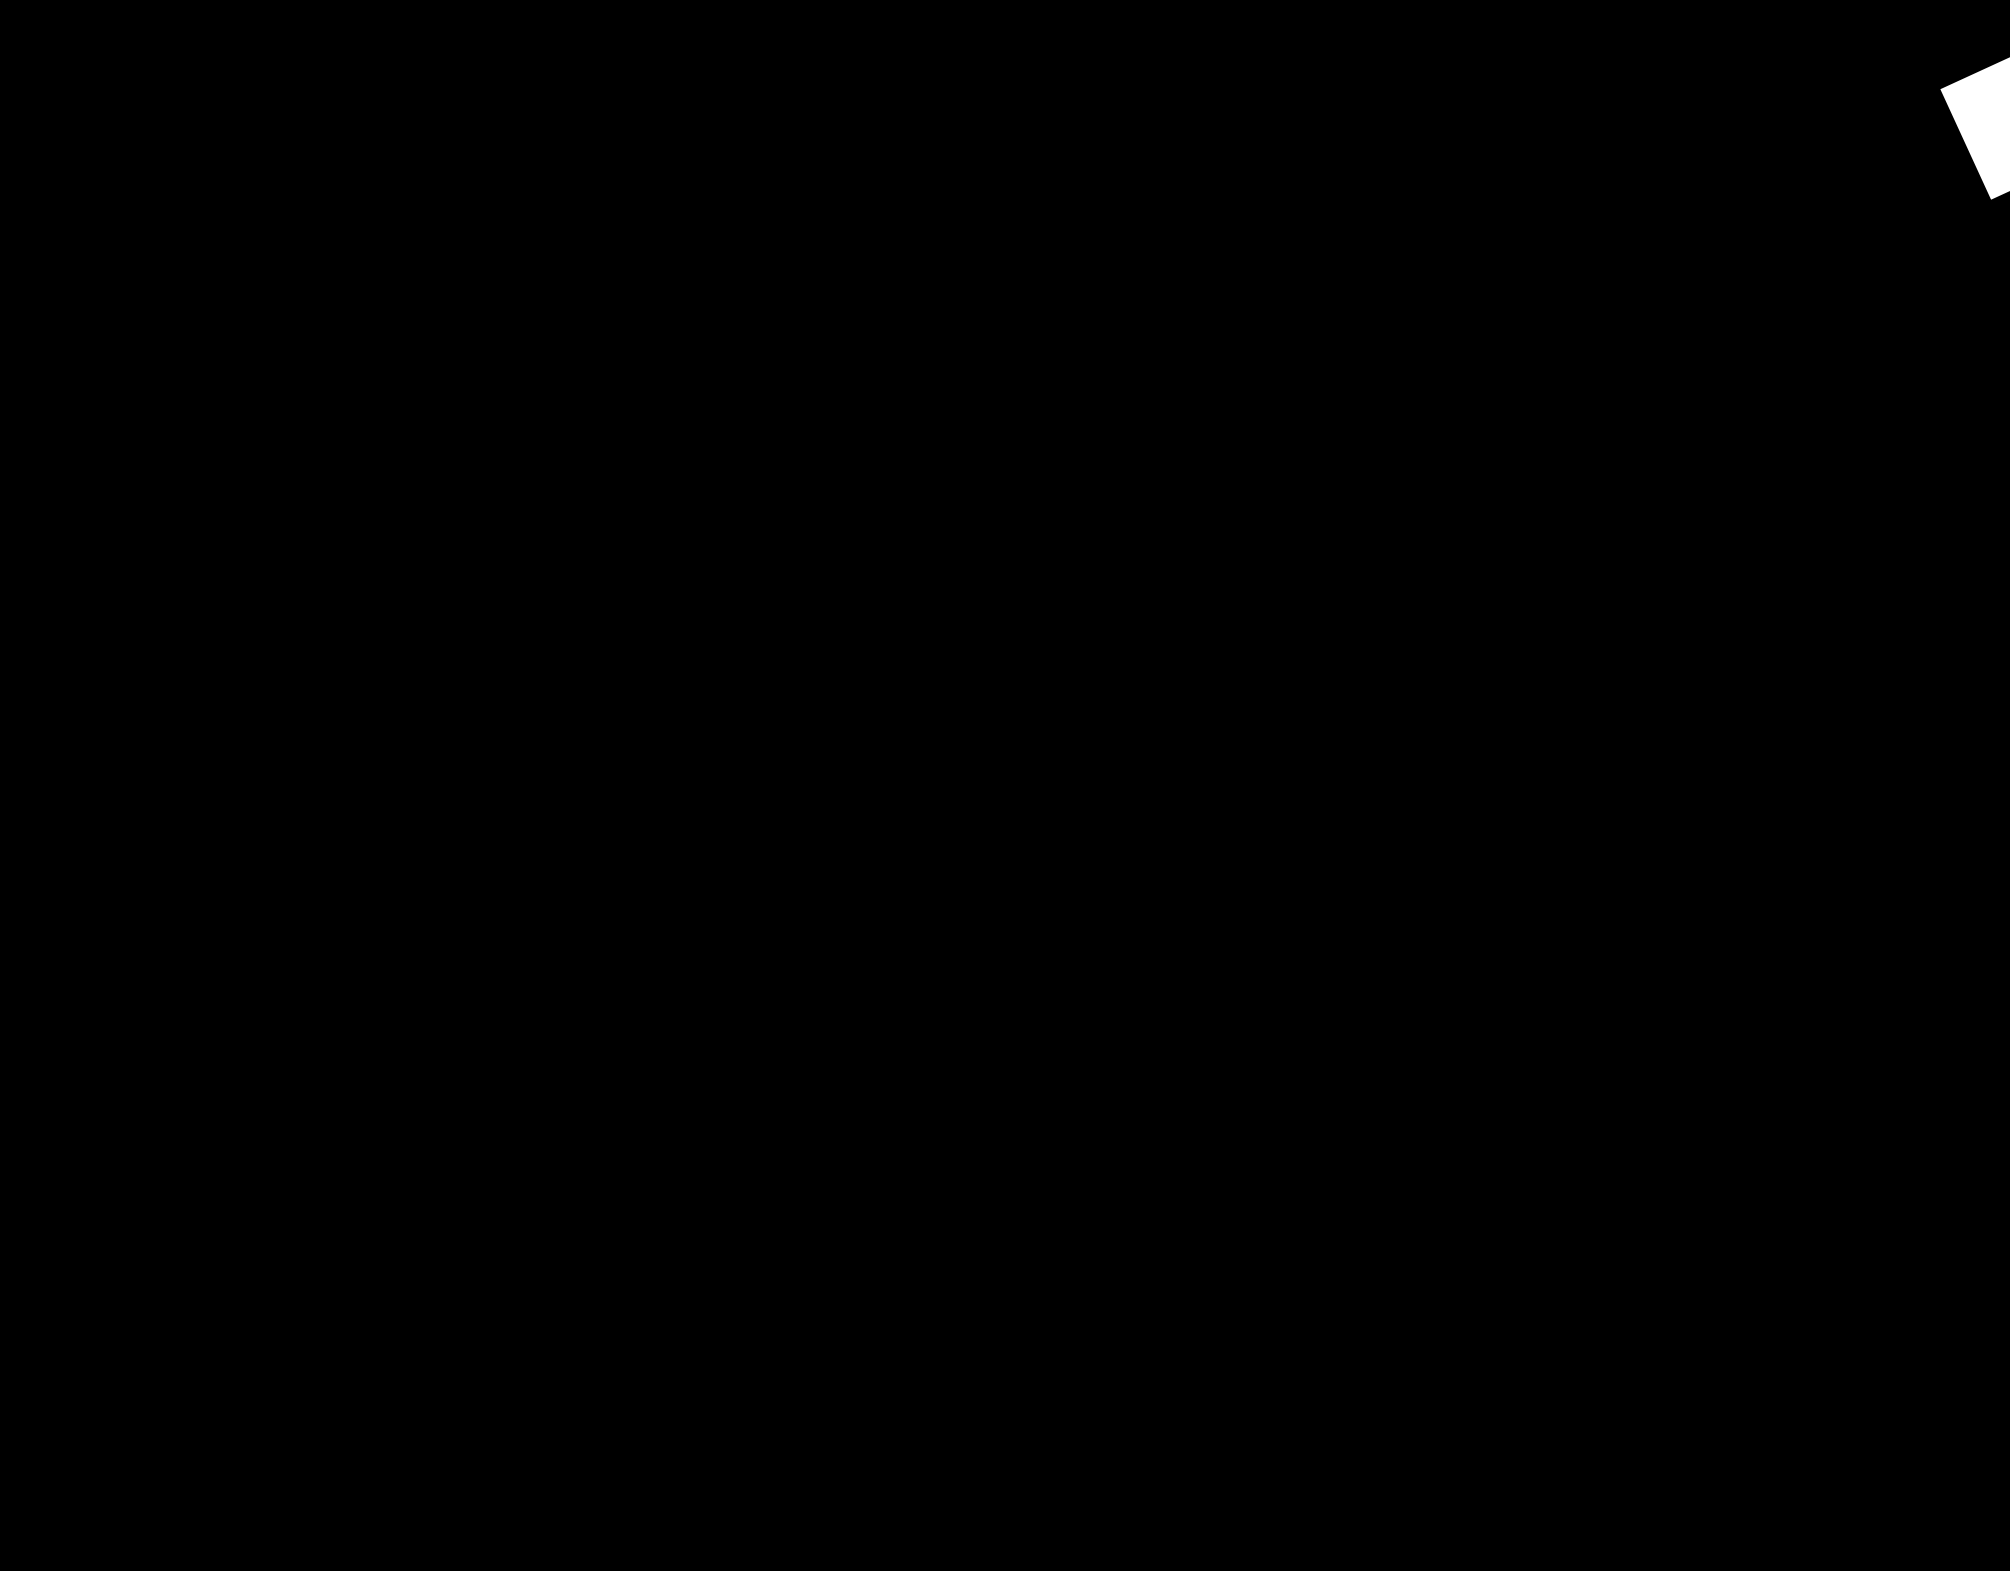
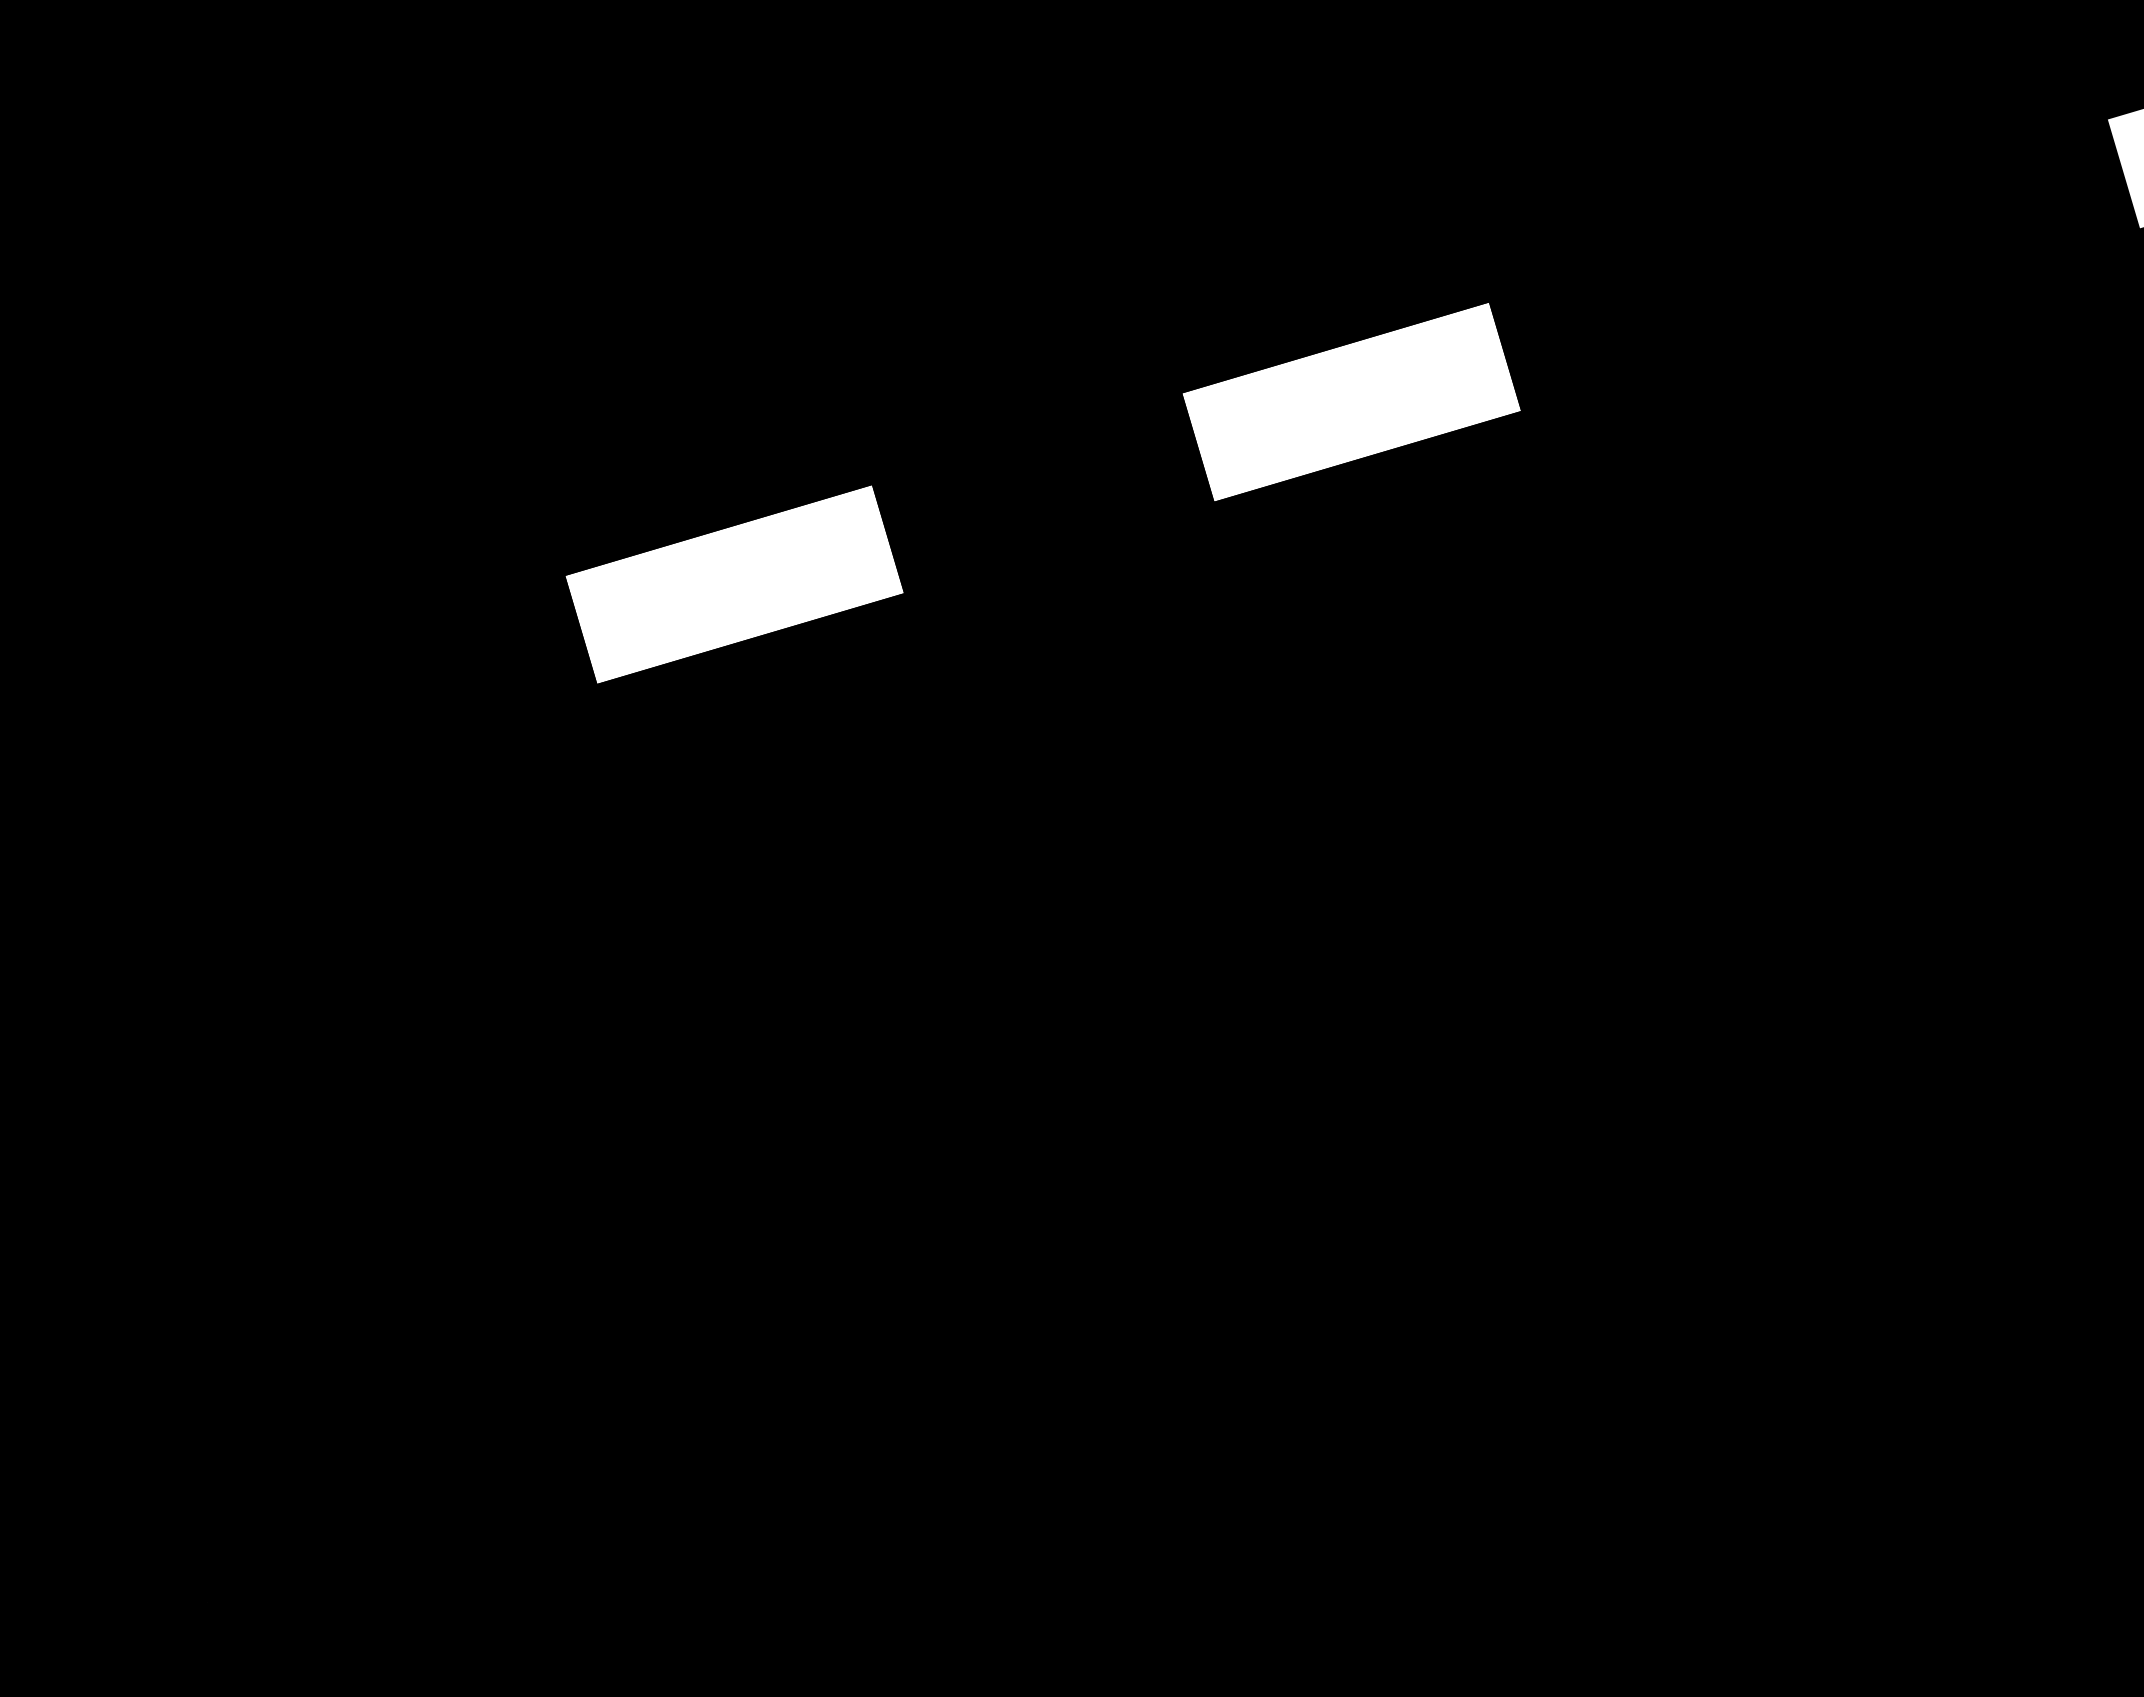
fill: (1182, 503) -> (1351, 401), removed
fill: (556, 791) -> (734, 584), removed

